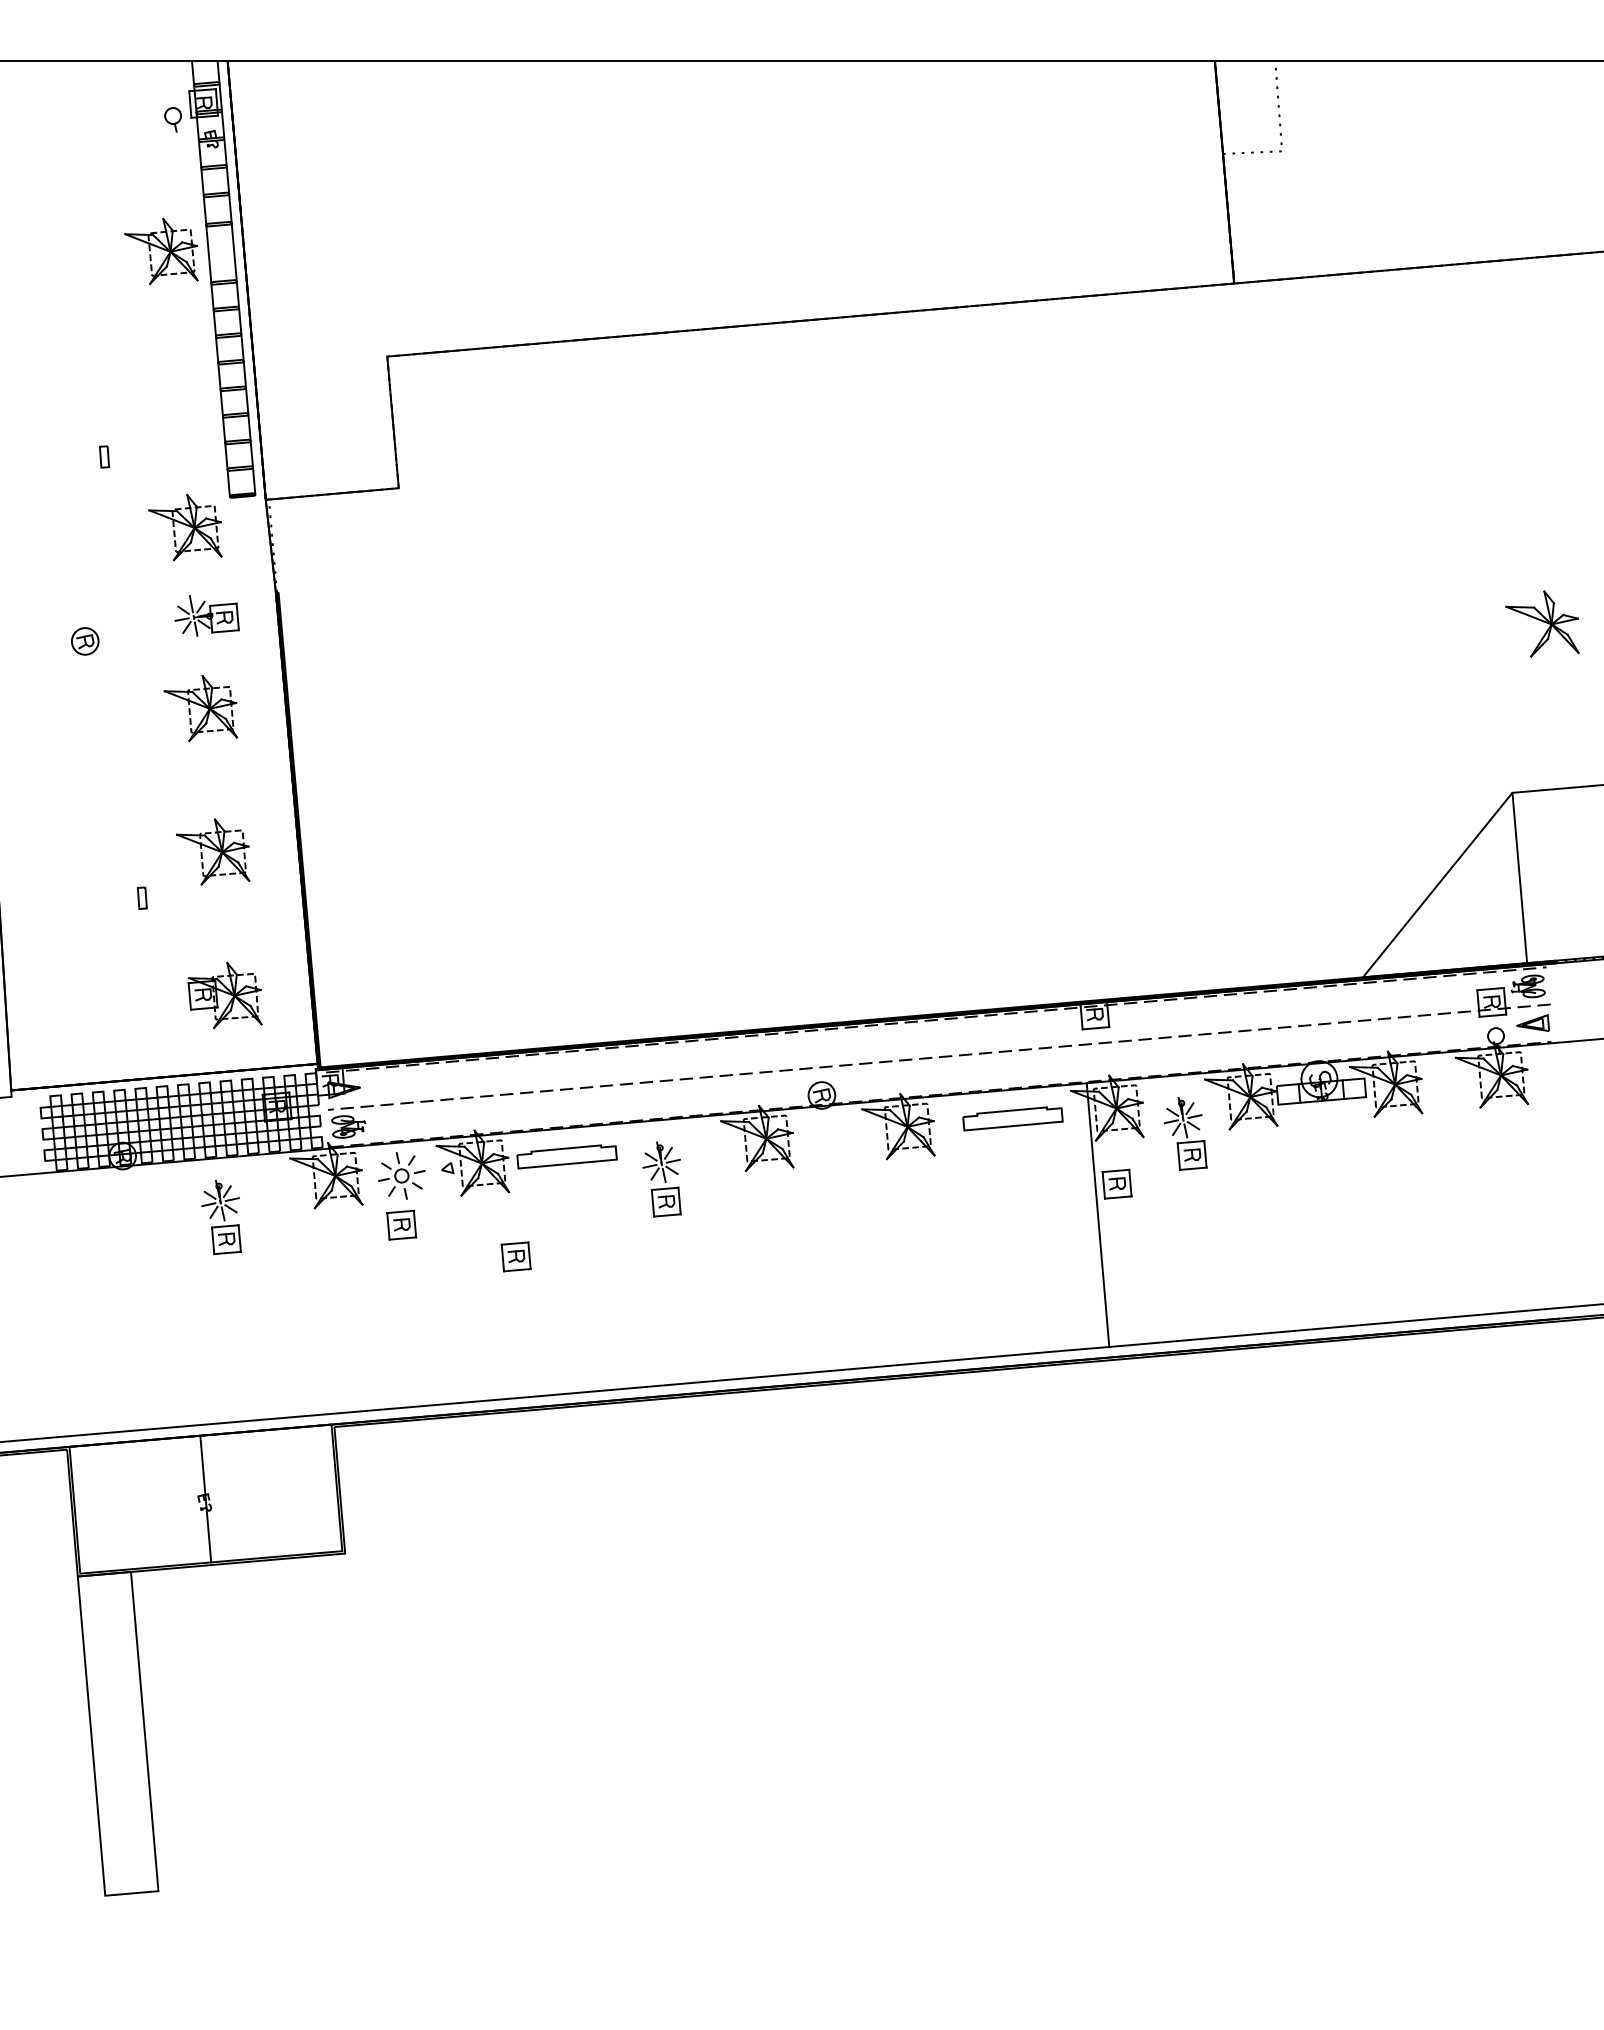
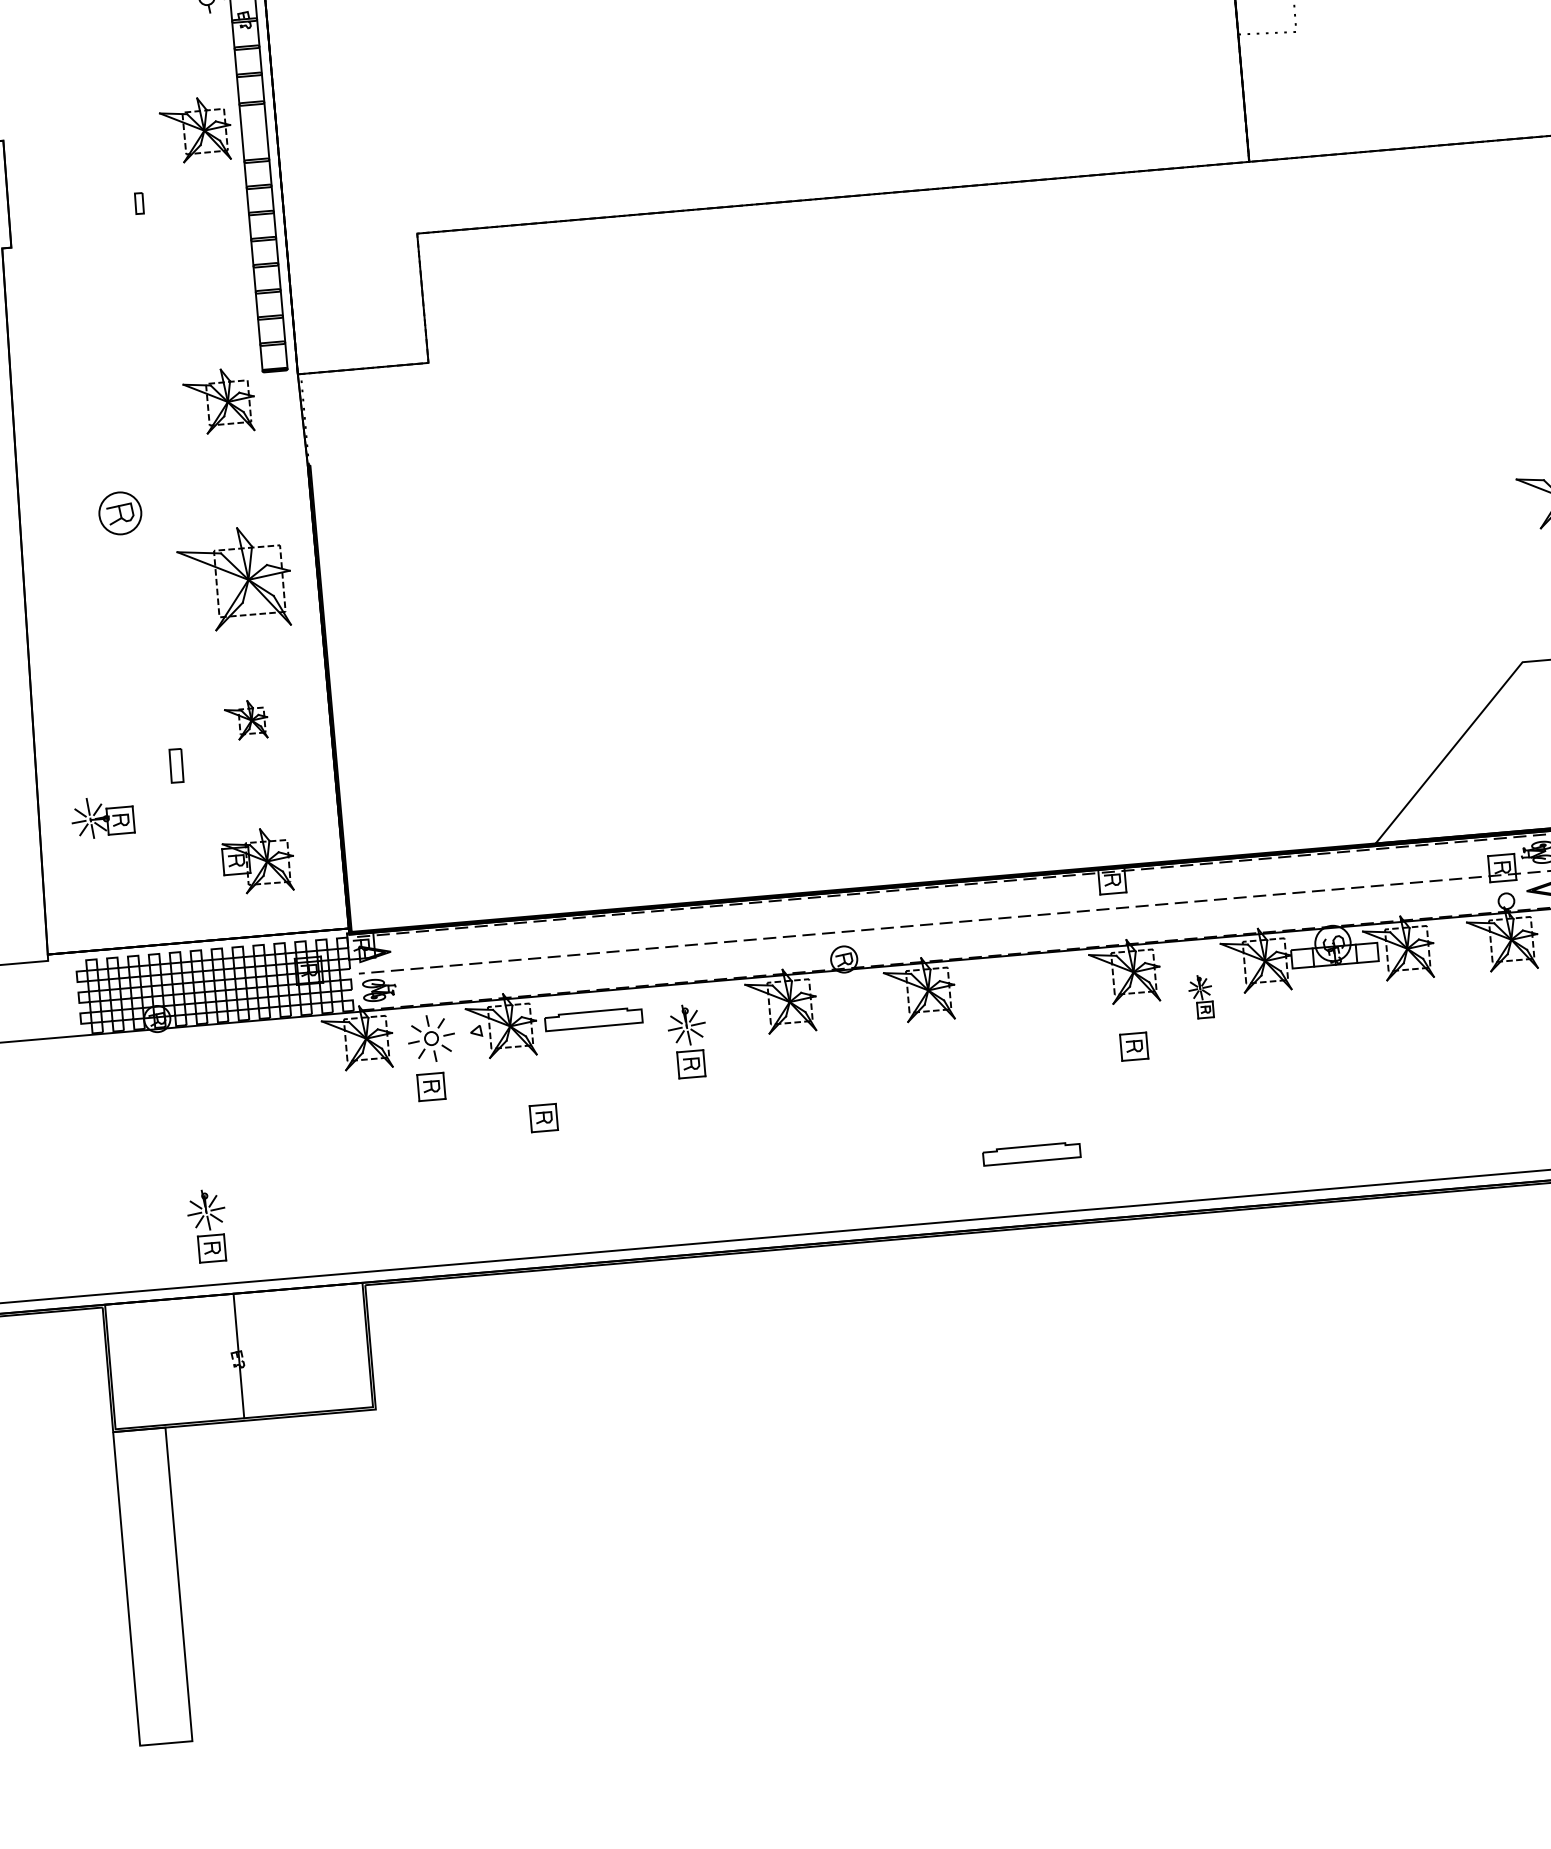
part: (104, 456) -> (139, 203), moved
part: (206, 615) -> (103, 818), moved
part: (85, 641) -> (120, 513), size x1.6
part: (200, 708) -> (233, 579), size x1.6
part: (213, 851) -> (246, 719), size x0.6
line: (1519, 877) -> (1529, 745), removed
part: (142, 897) -> (176, 765), size x1.6
part: (1012, 1118) -> (1031, 1154), moved
part: (1185, 1133) -> (1201, 996), size x0.6
line: (1097, 1214) -> (1114, 1076), removed
part: (221, 1217) -> (207, 1226), moved

